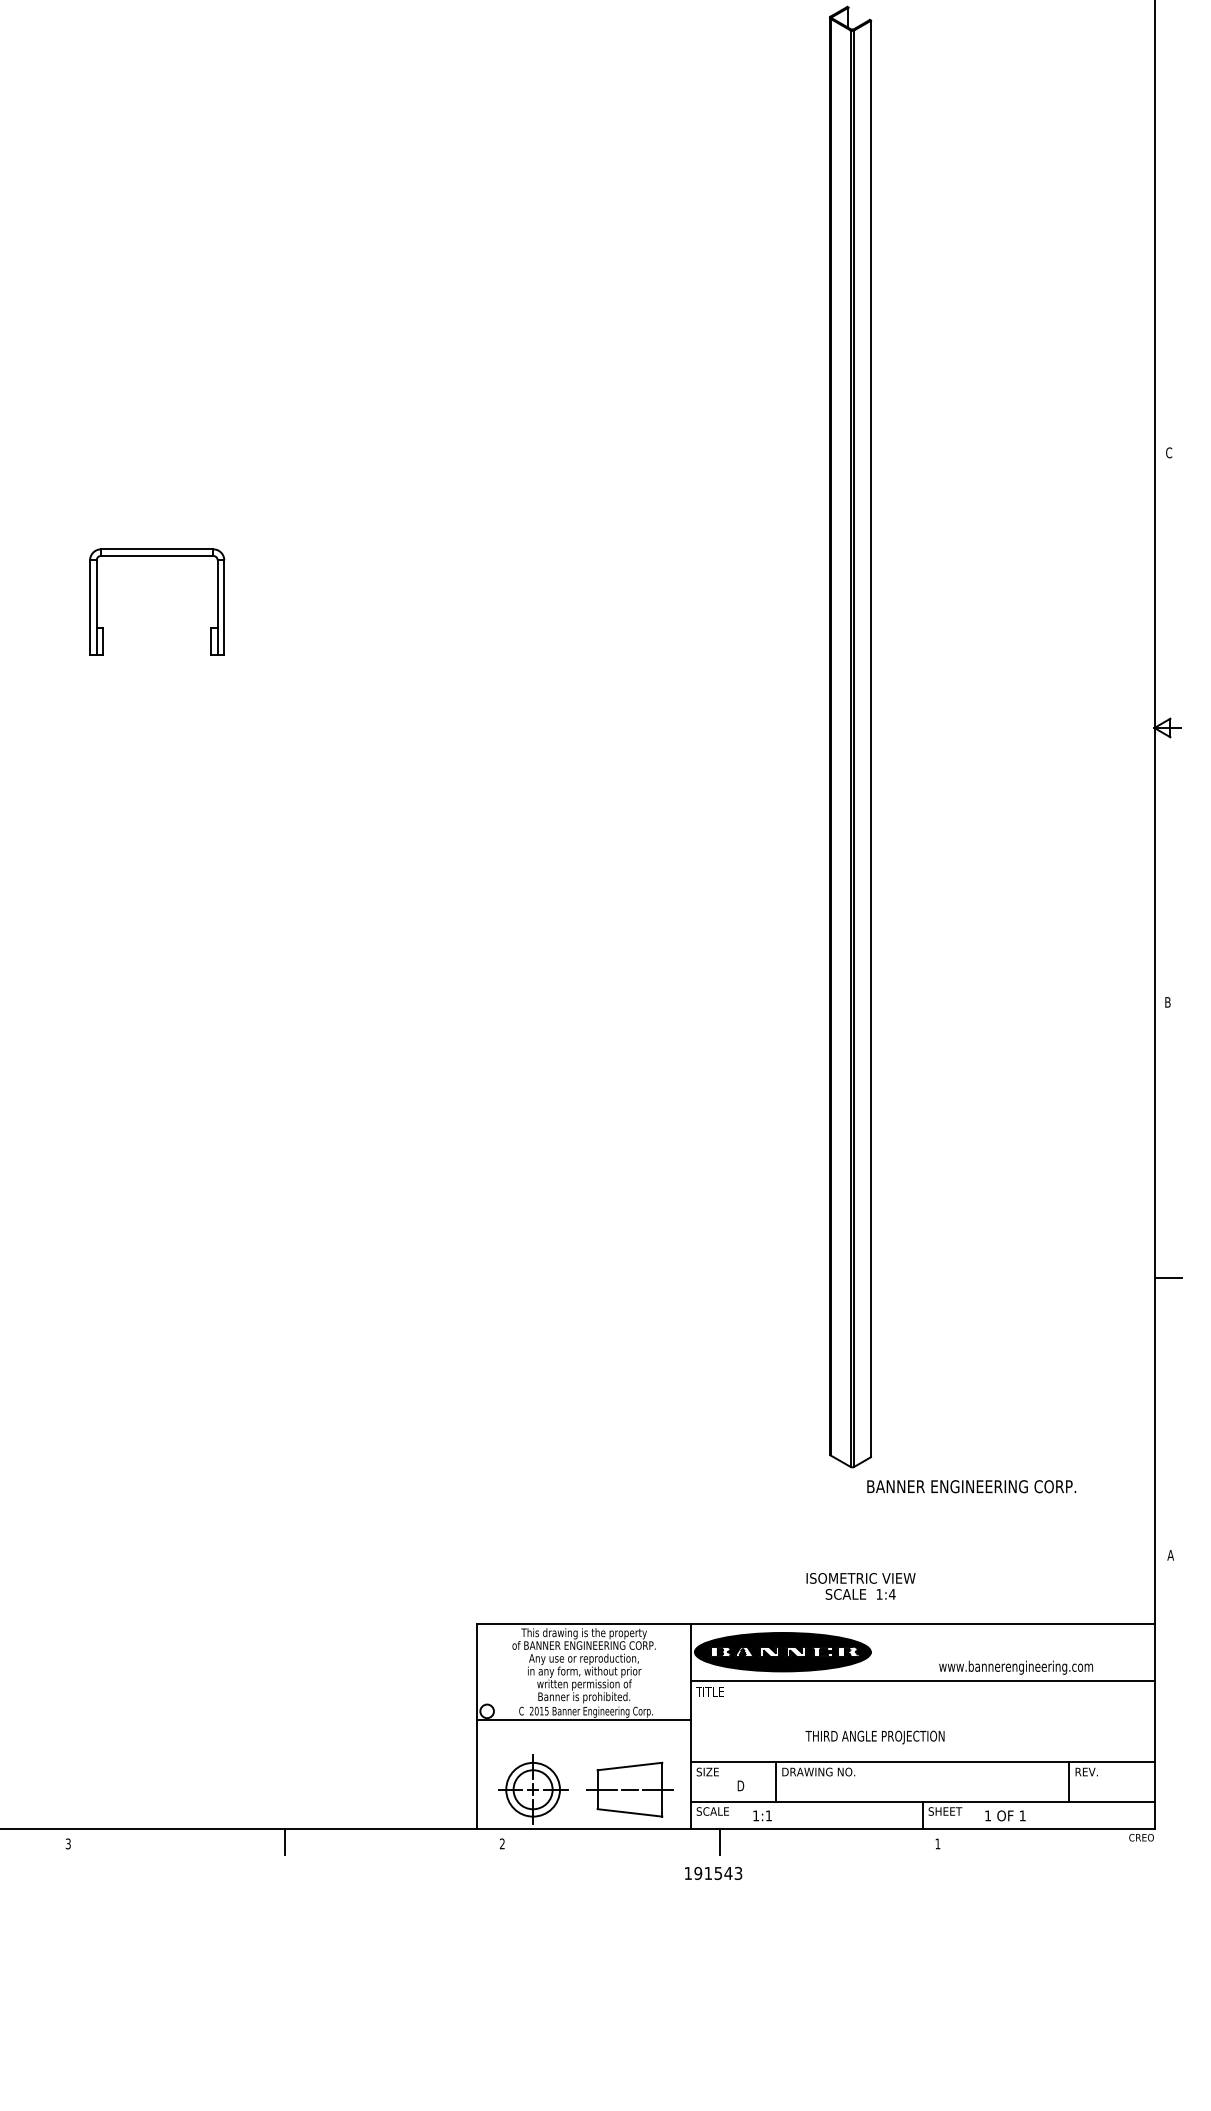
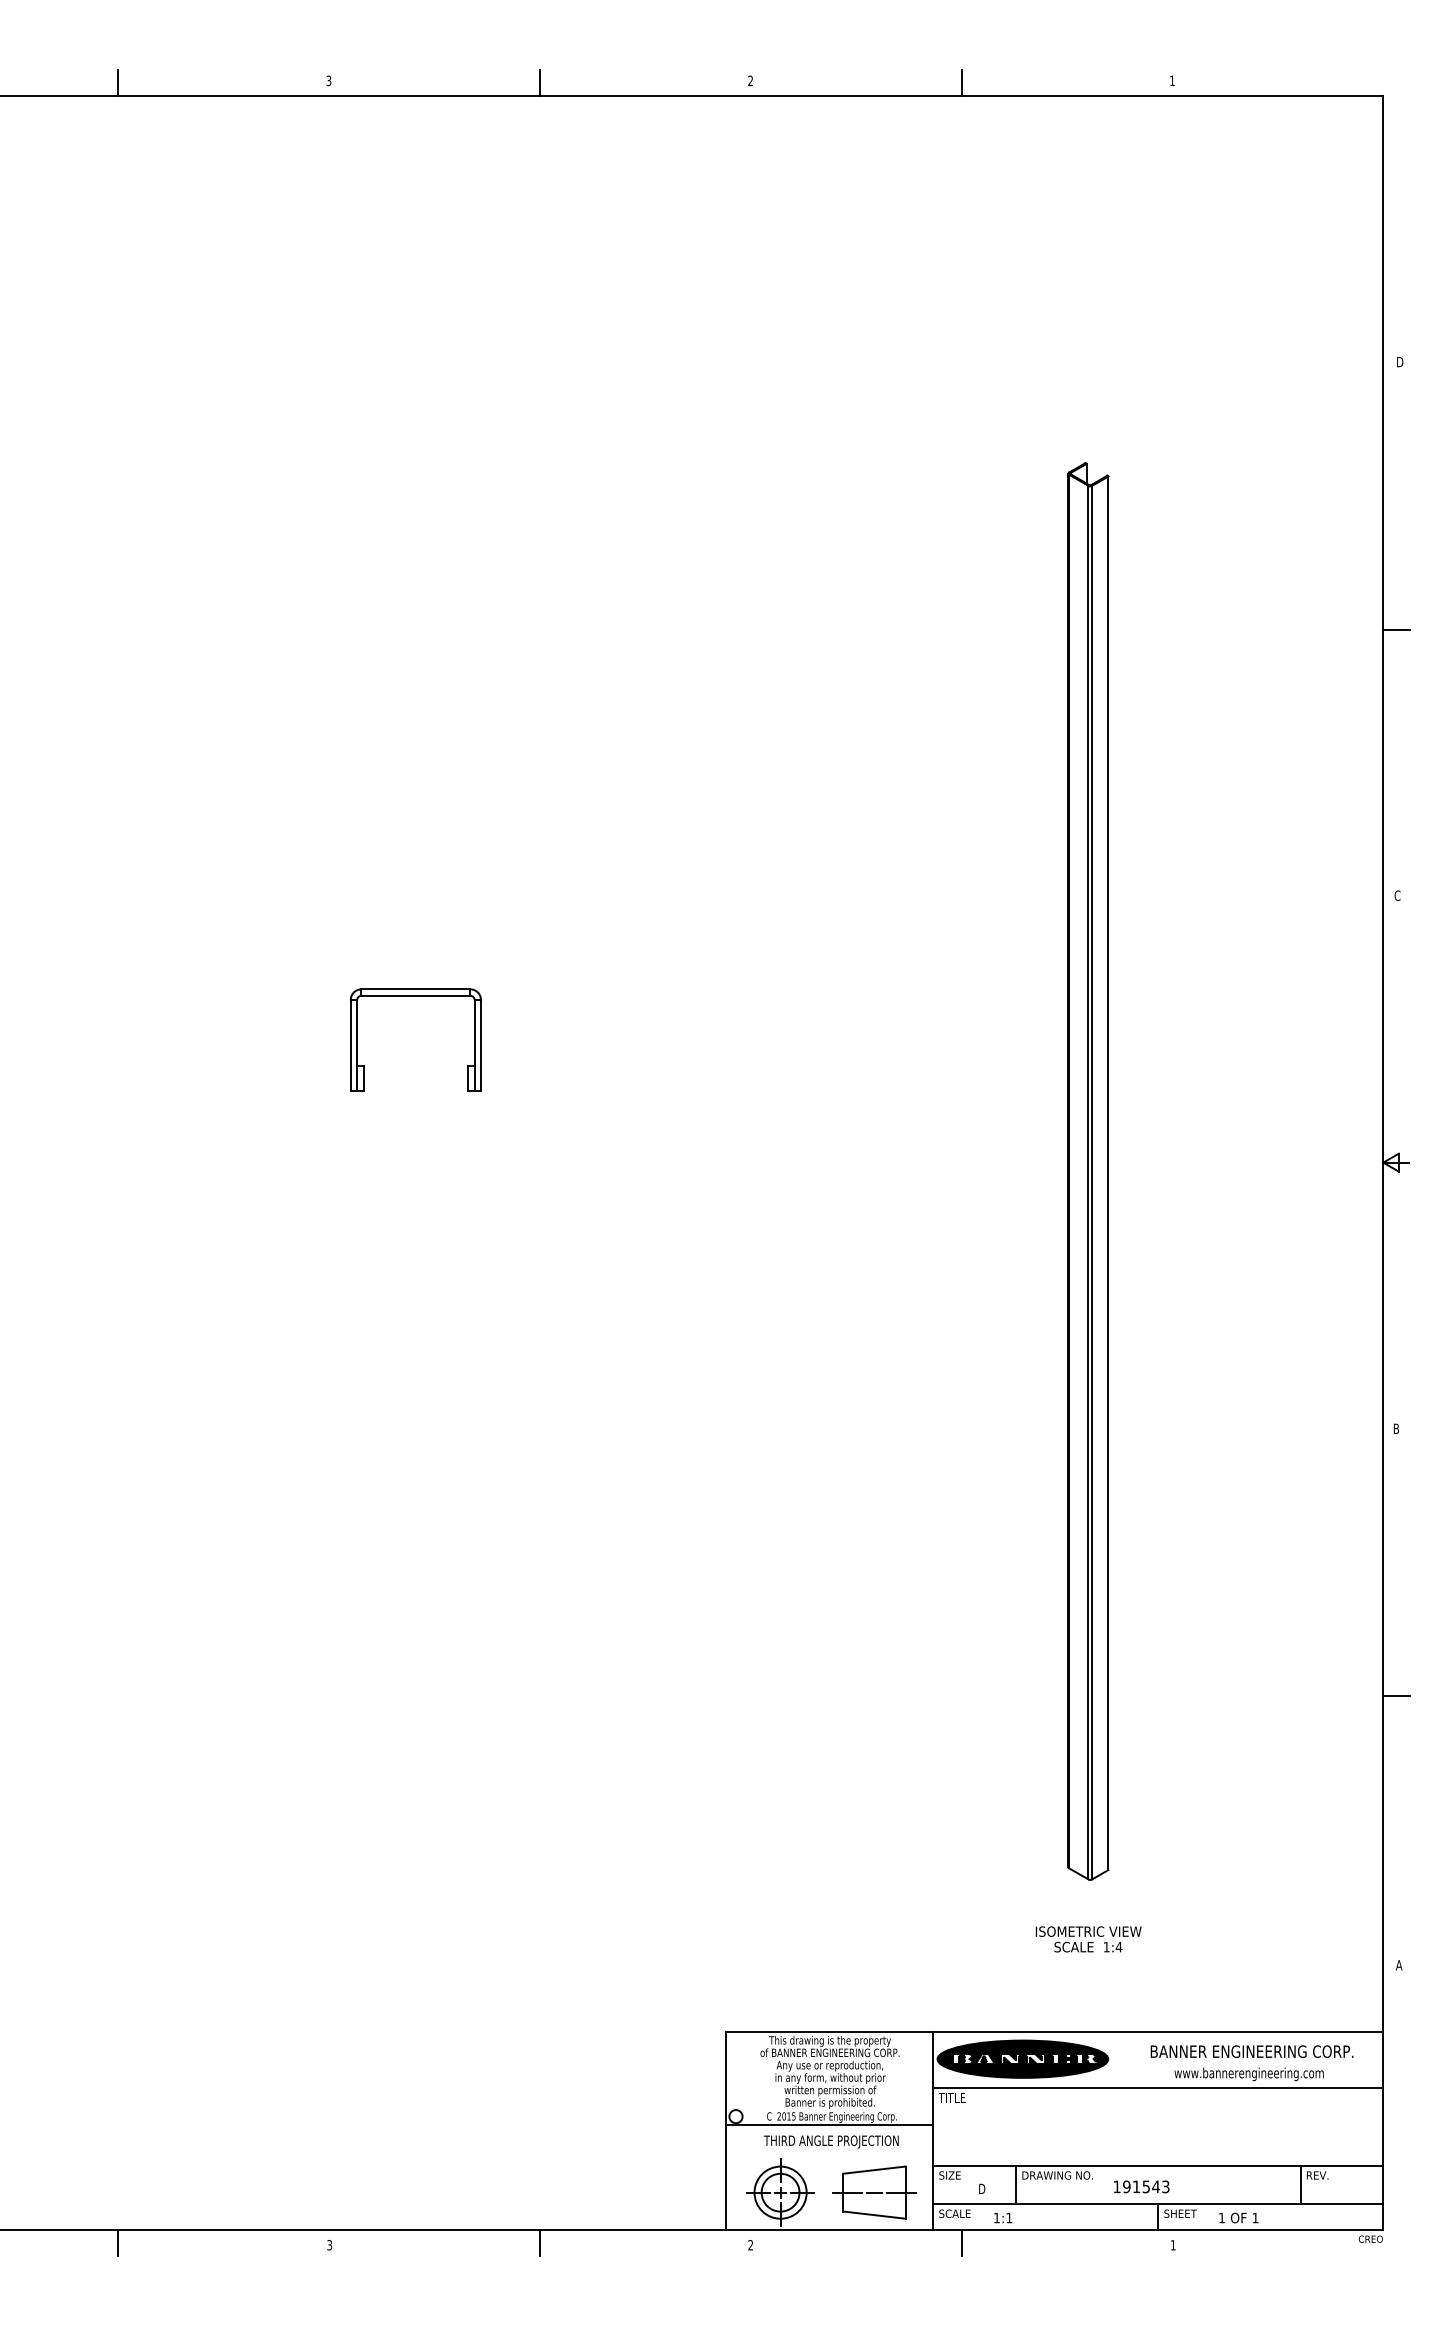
line: (1169, 178) -> (1397, 629), added
text: (971, 1486) -> (1251, 2051), moved
text: (860, 1586) -> (1088, 1939), moved
text: (875, 1736) -> (831, 2141), moved
text: (713, 1873) -> (1141, 2186), moved

